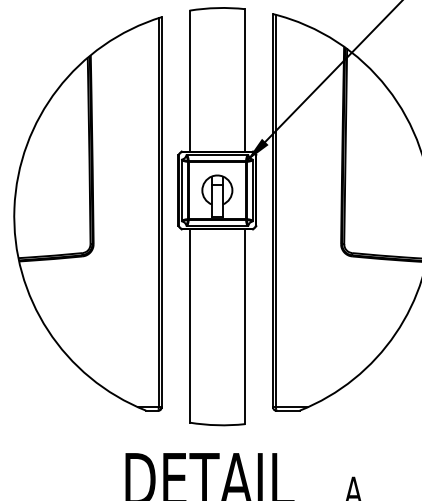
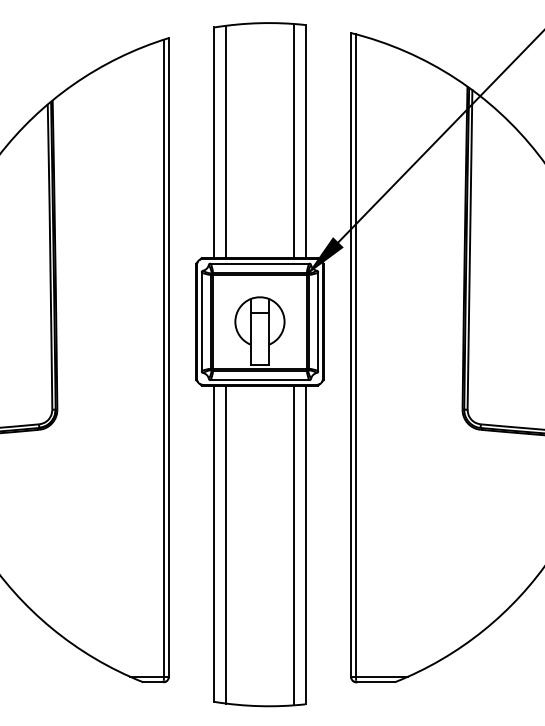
line: (238, 79) -> (294, 140), added
line: (196, 80) -> (225, 141), added
line: (196, 326) -> (225, 544), added
line: (238, 326) -> (294, 544), added

